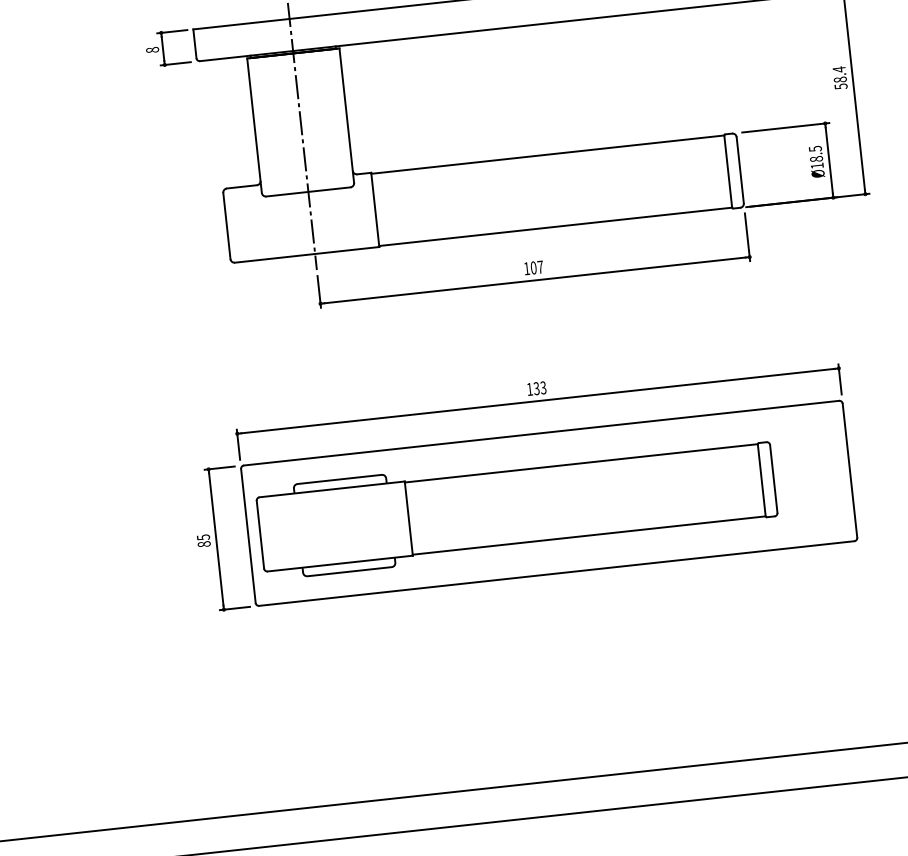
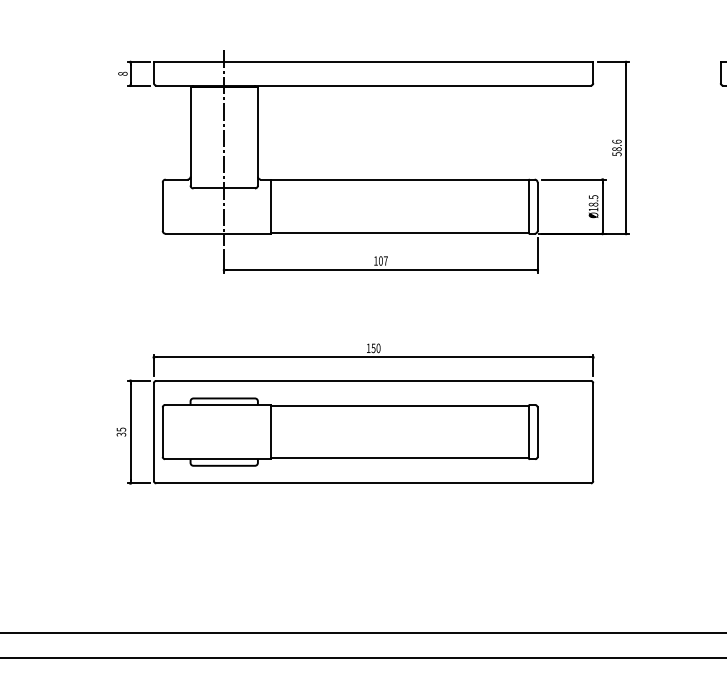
text: (838, 69) -> (616, 141), 58.4 -> 58.6
text: (539, 387) -> (375, 347), 133 -> 150
text: (204, 544) -> (121, 434), 85 -> 35

